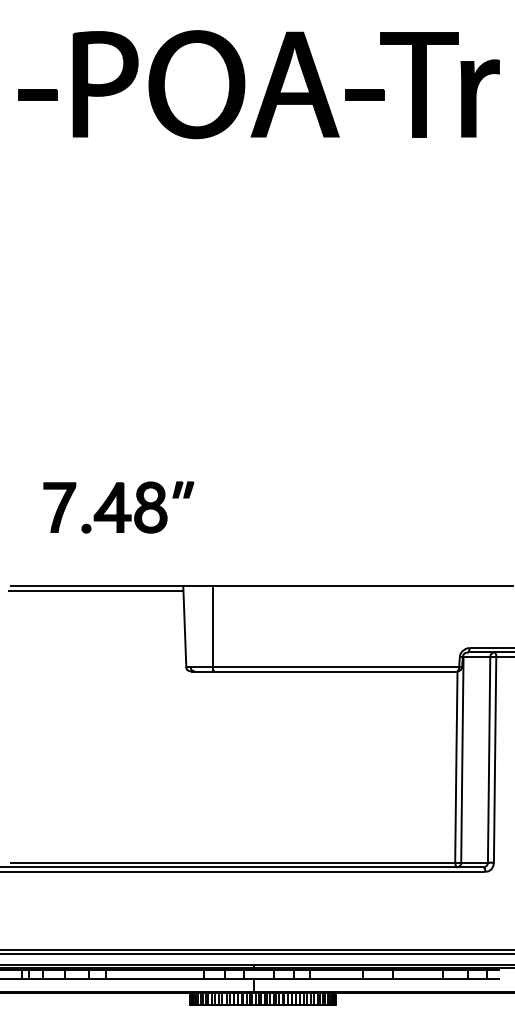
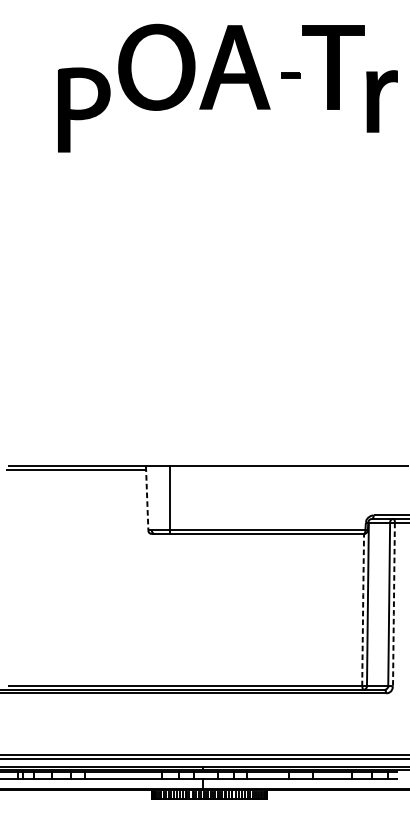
part: (105, 84) -> (84, 110), moved
part: (37, 94) -> (30, 75), removed
part: (364, 94) -> (290, 75), size x0.6
part: (479, 98) -> (381, 101), moved
part: (118, 507) -> (94, 403), removed
line: (184, 627) -> (146, 499), solid -> dashed
line: (495, 760) -> (394, 604), solid -> dashed
line: (456, 766) -> (363, 609), solid -> dashed

